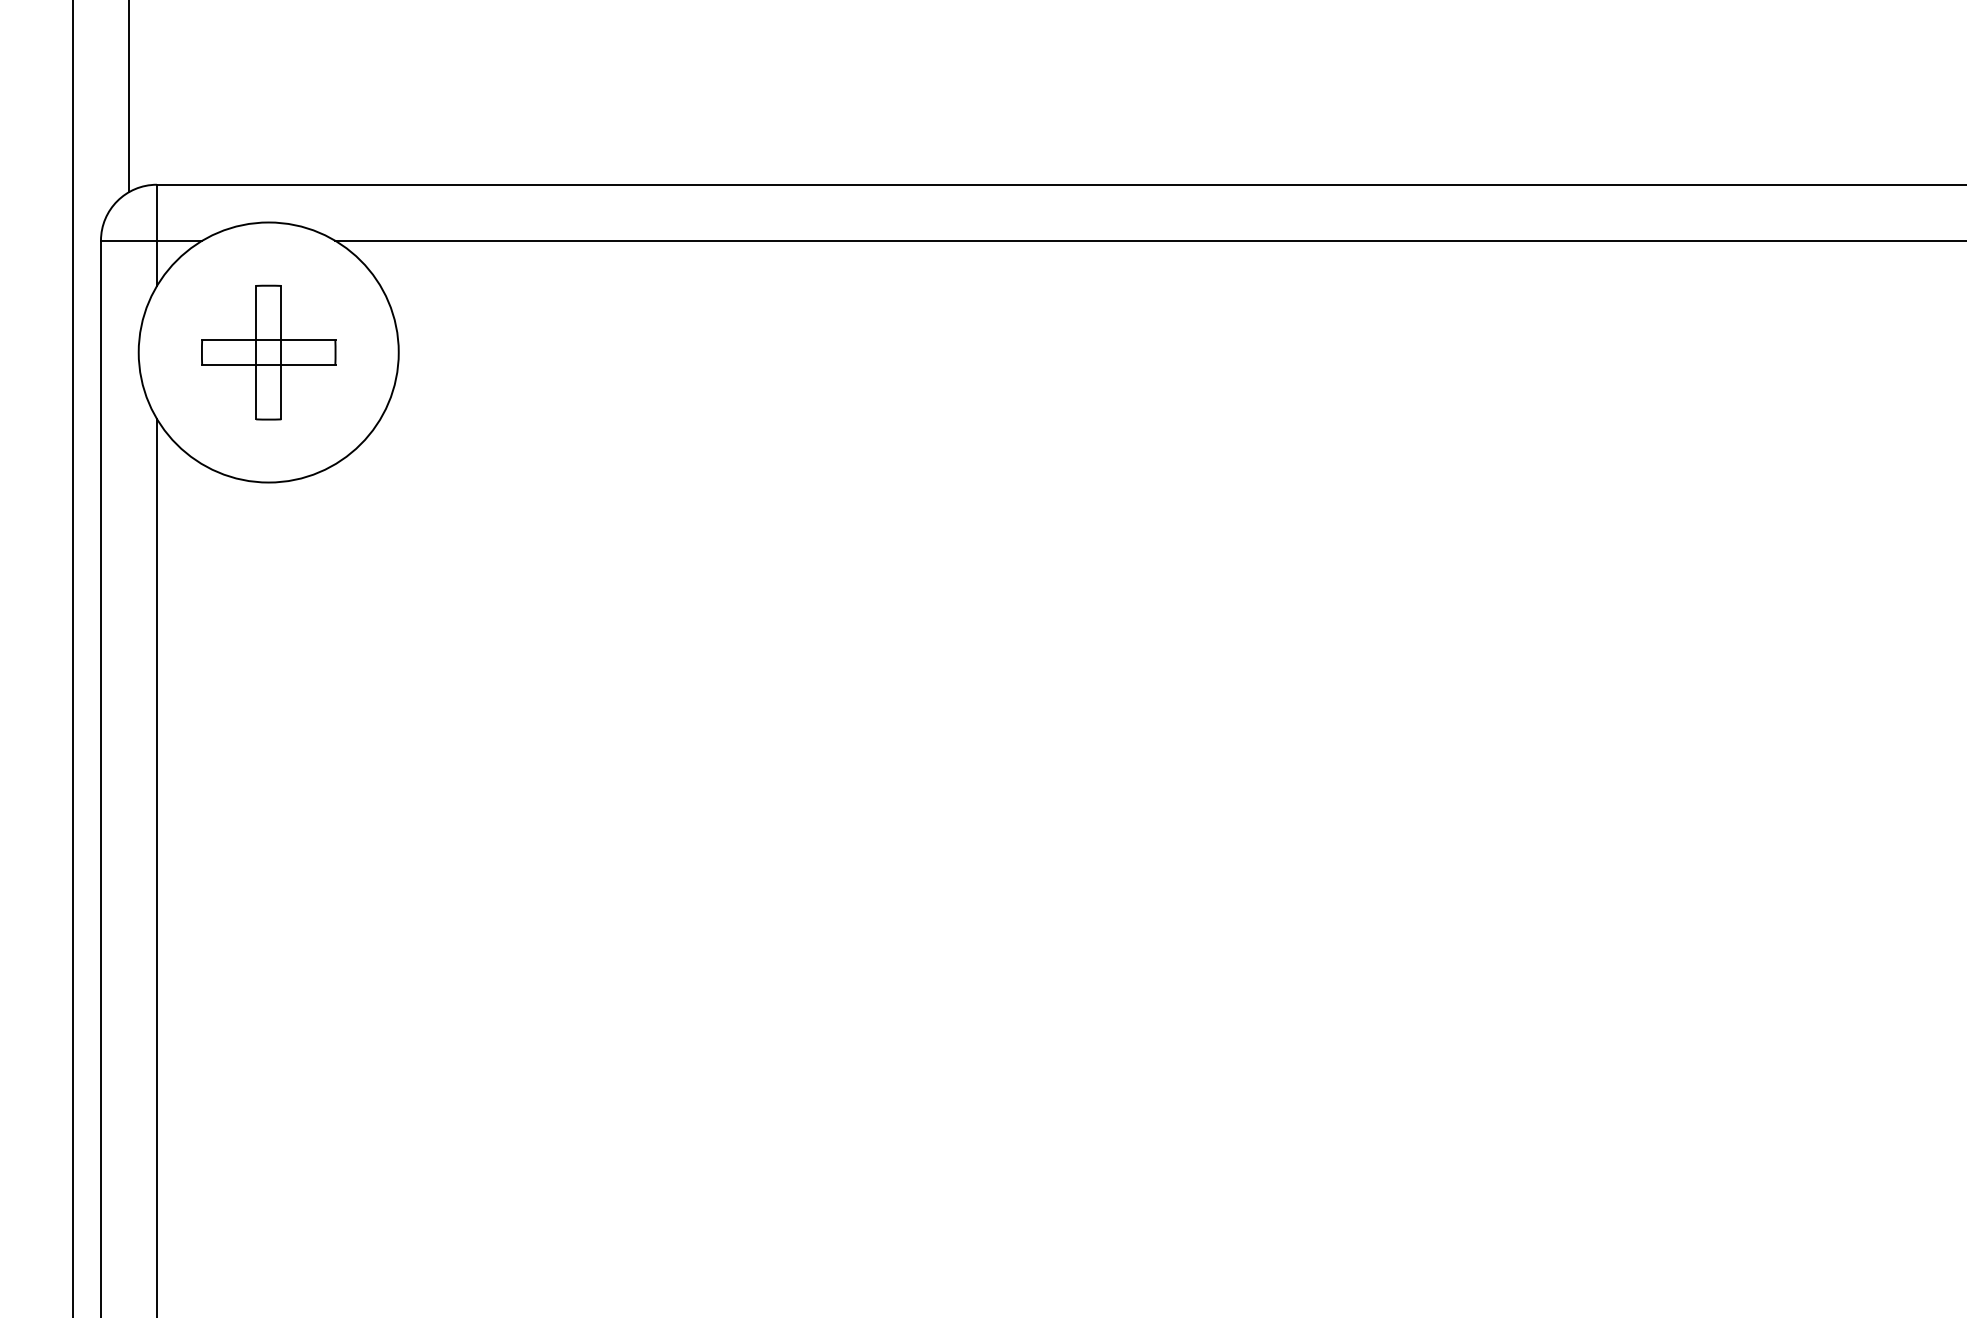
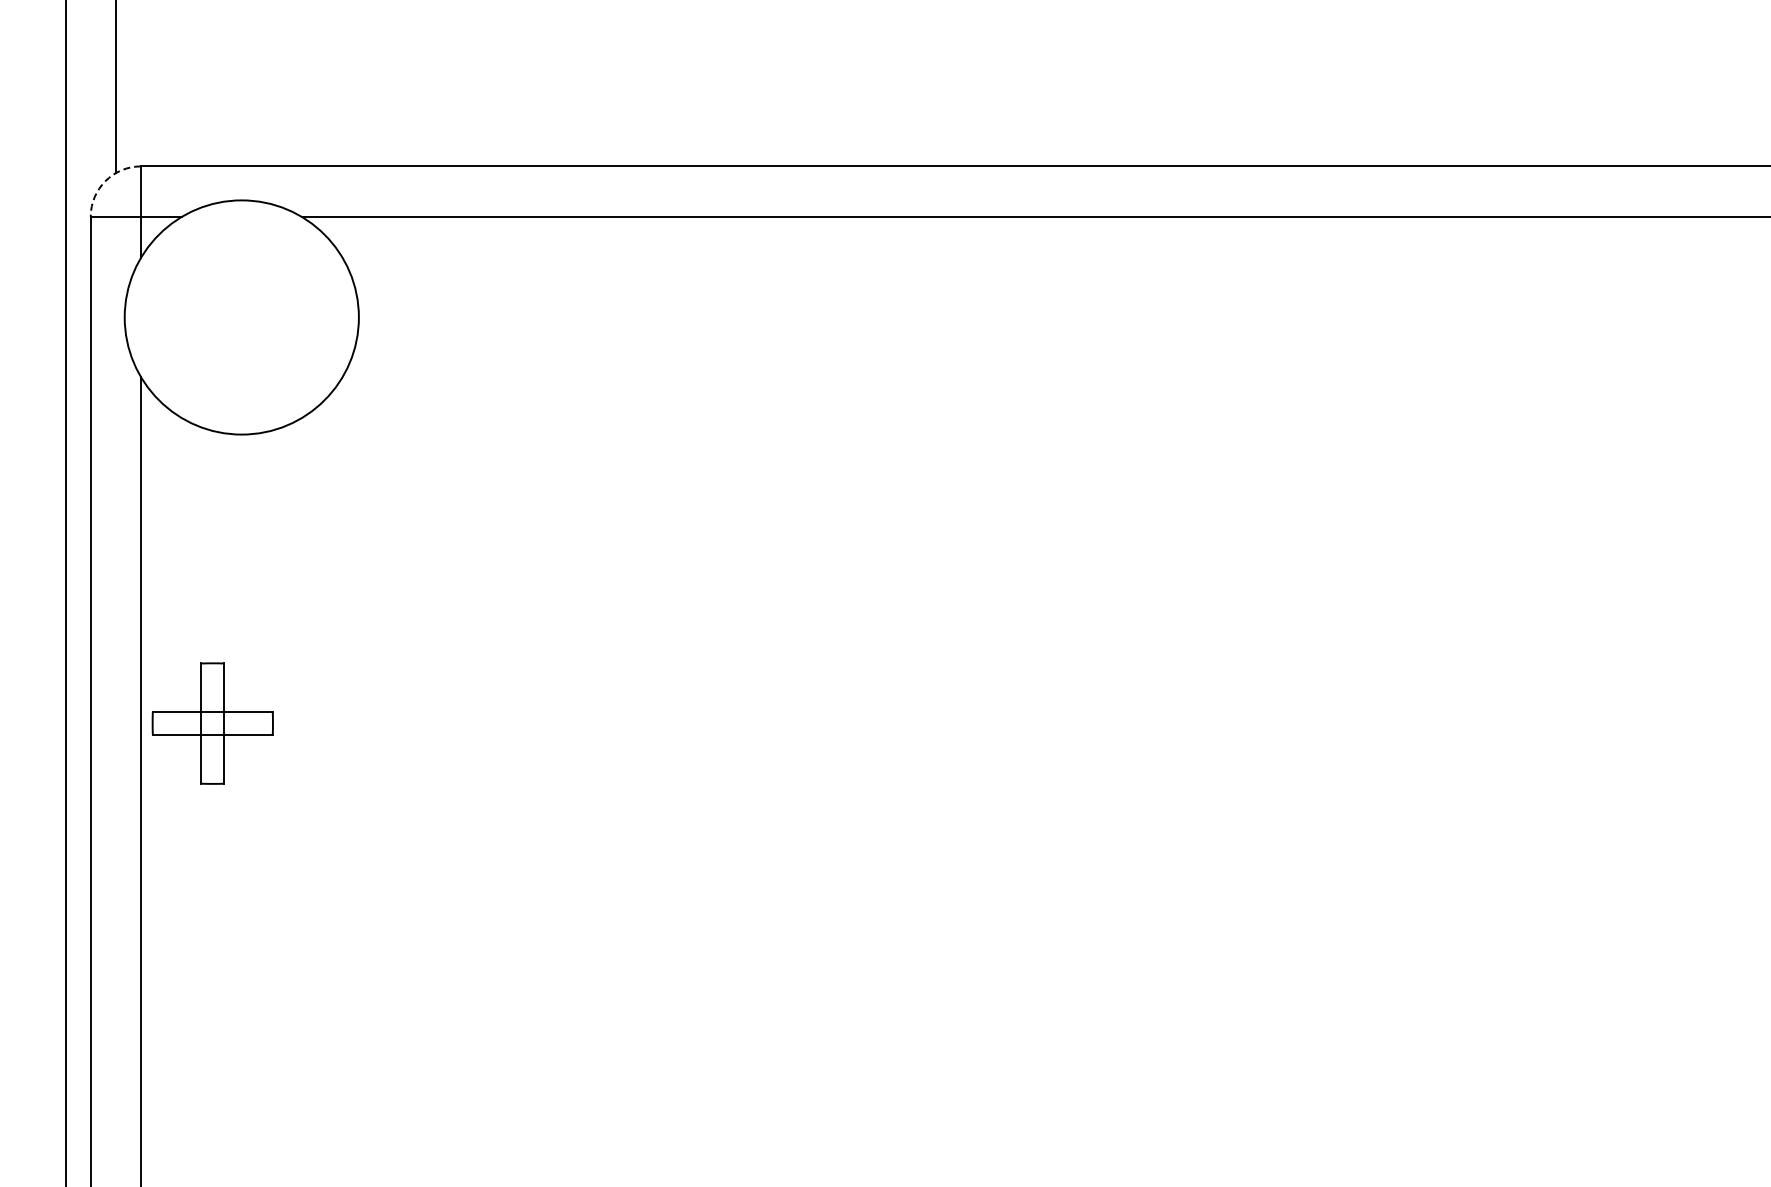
arc: (117, 201) -> (105, 181), solid -> dashed
part: (268, 352) -> (212, 723), moved

